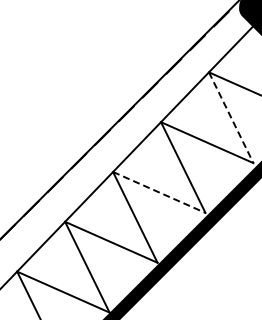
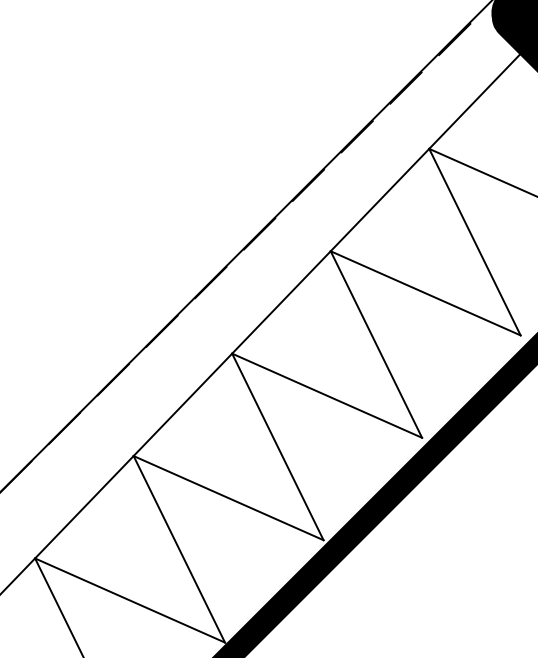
line: (231, 117) -> (475, 241), dashed -> solid
line: (159, 192) -> (327, 395), dashed -> solid

